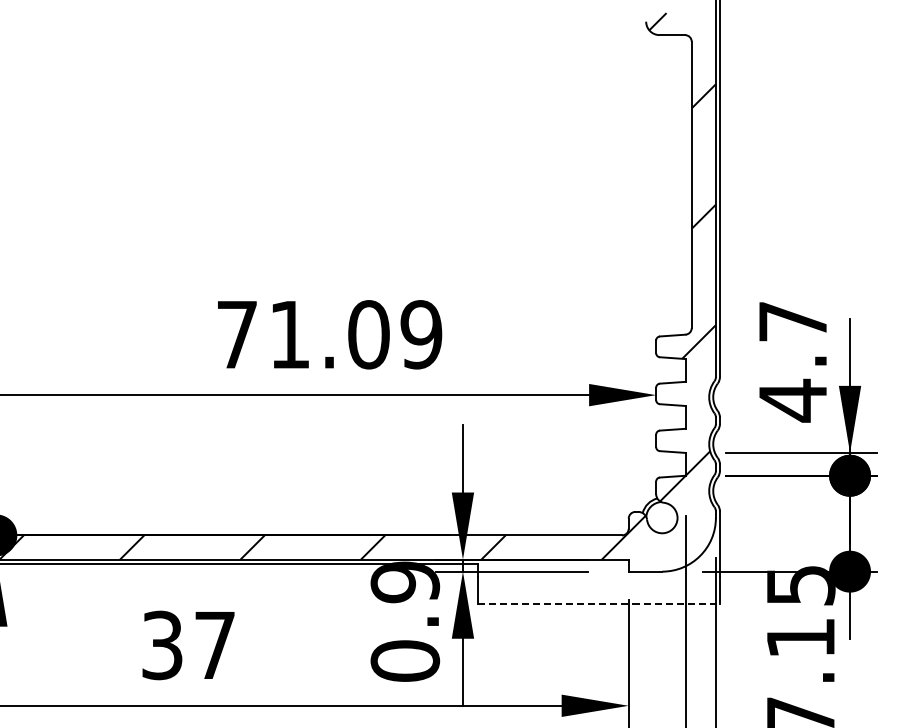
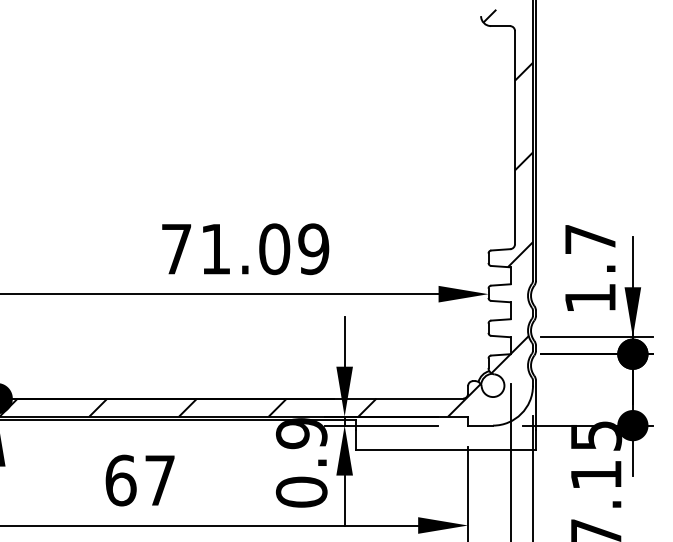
text: (792, 400) -> (590, 298), 4.7 -> 1.7
line: (599, 603) -> (446, 449), dashed -> solid
text: (162, 645) -> (120, 480), 37 -> 67

